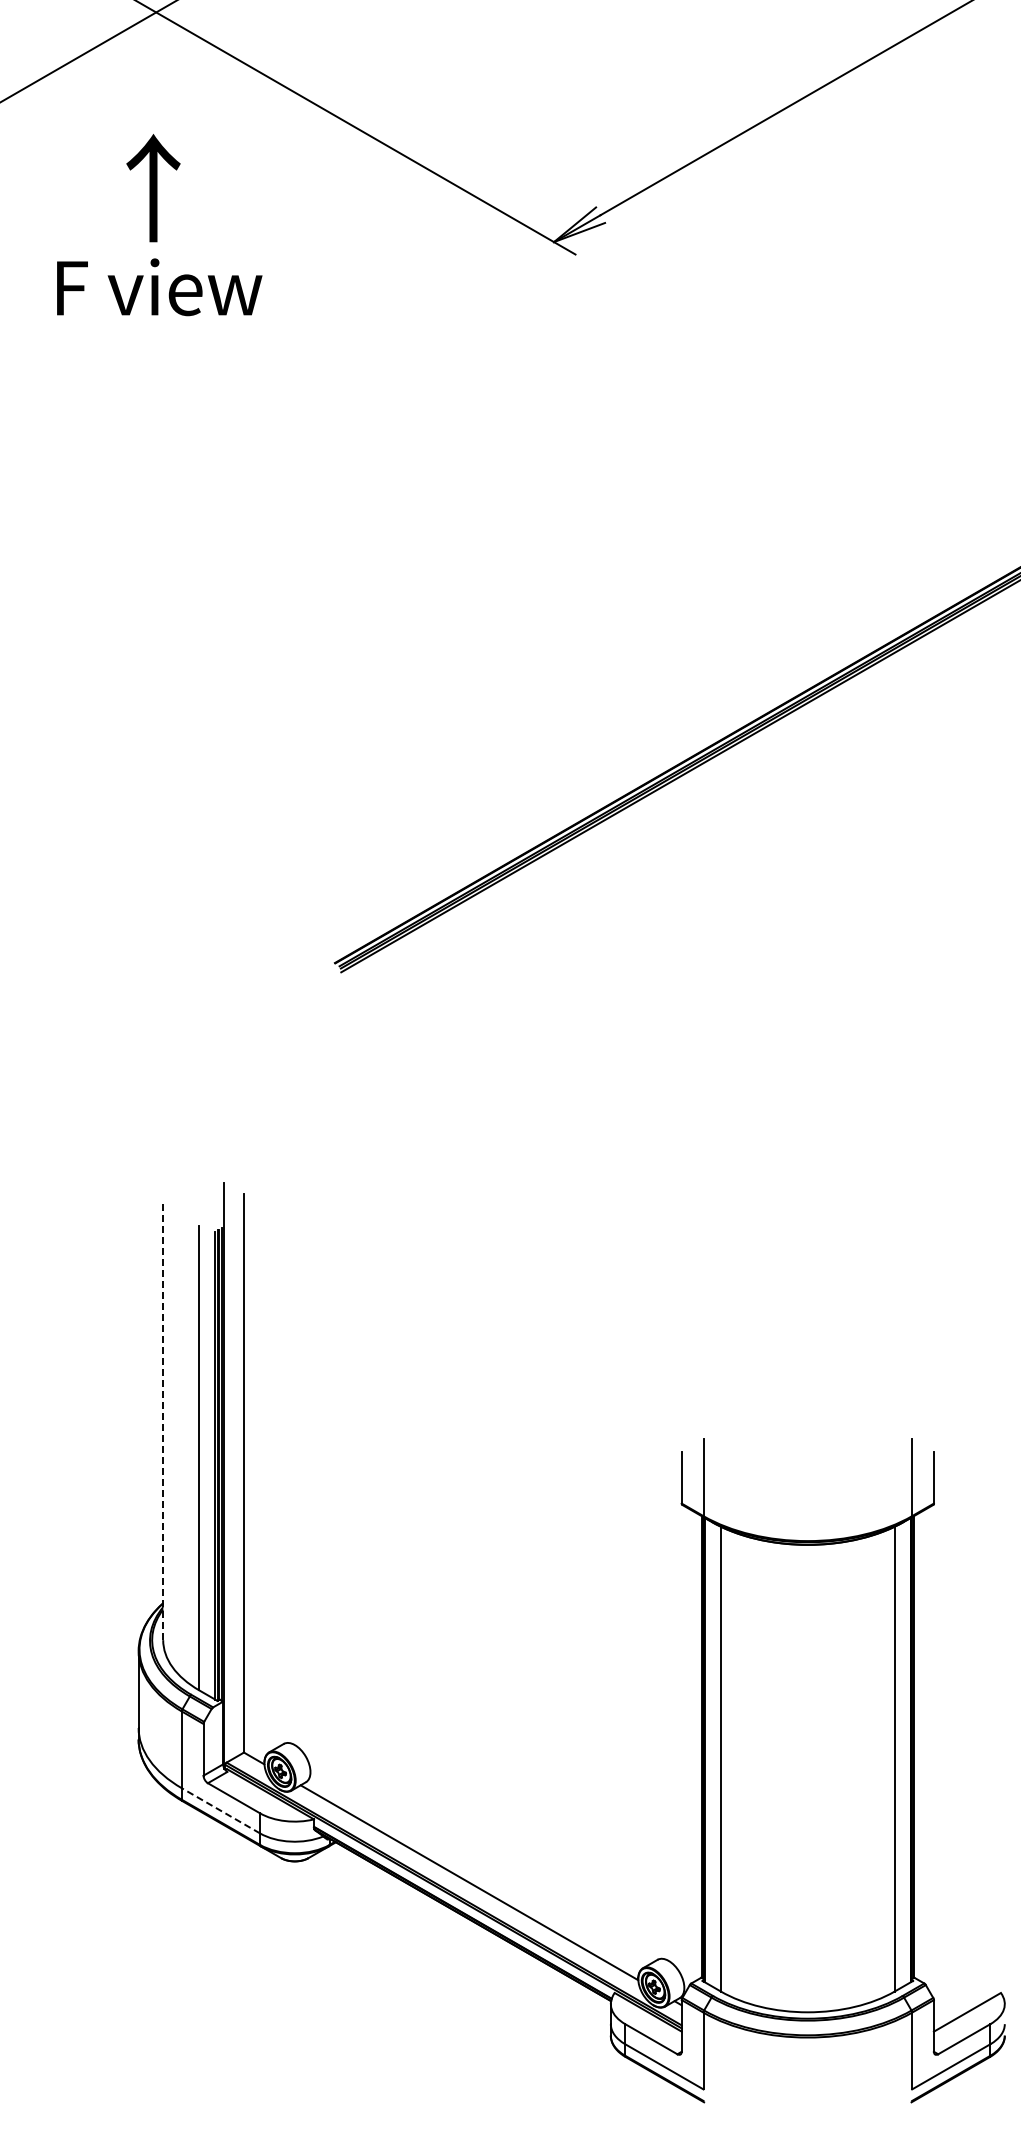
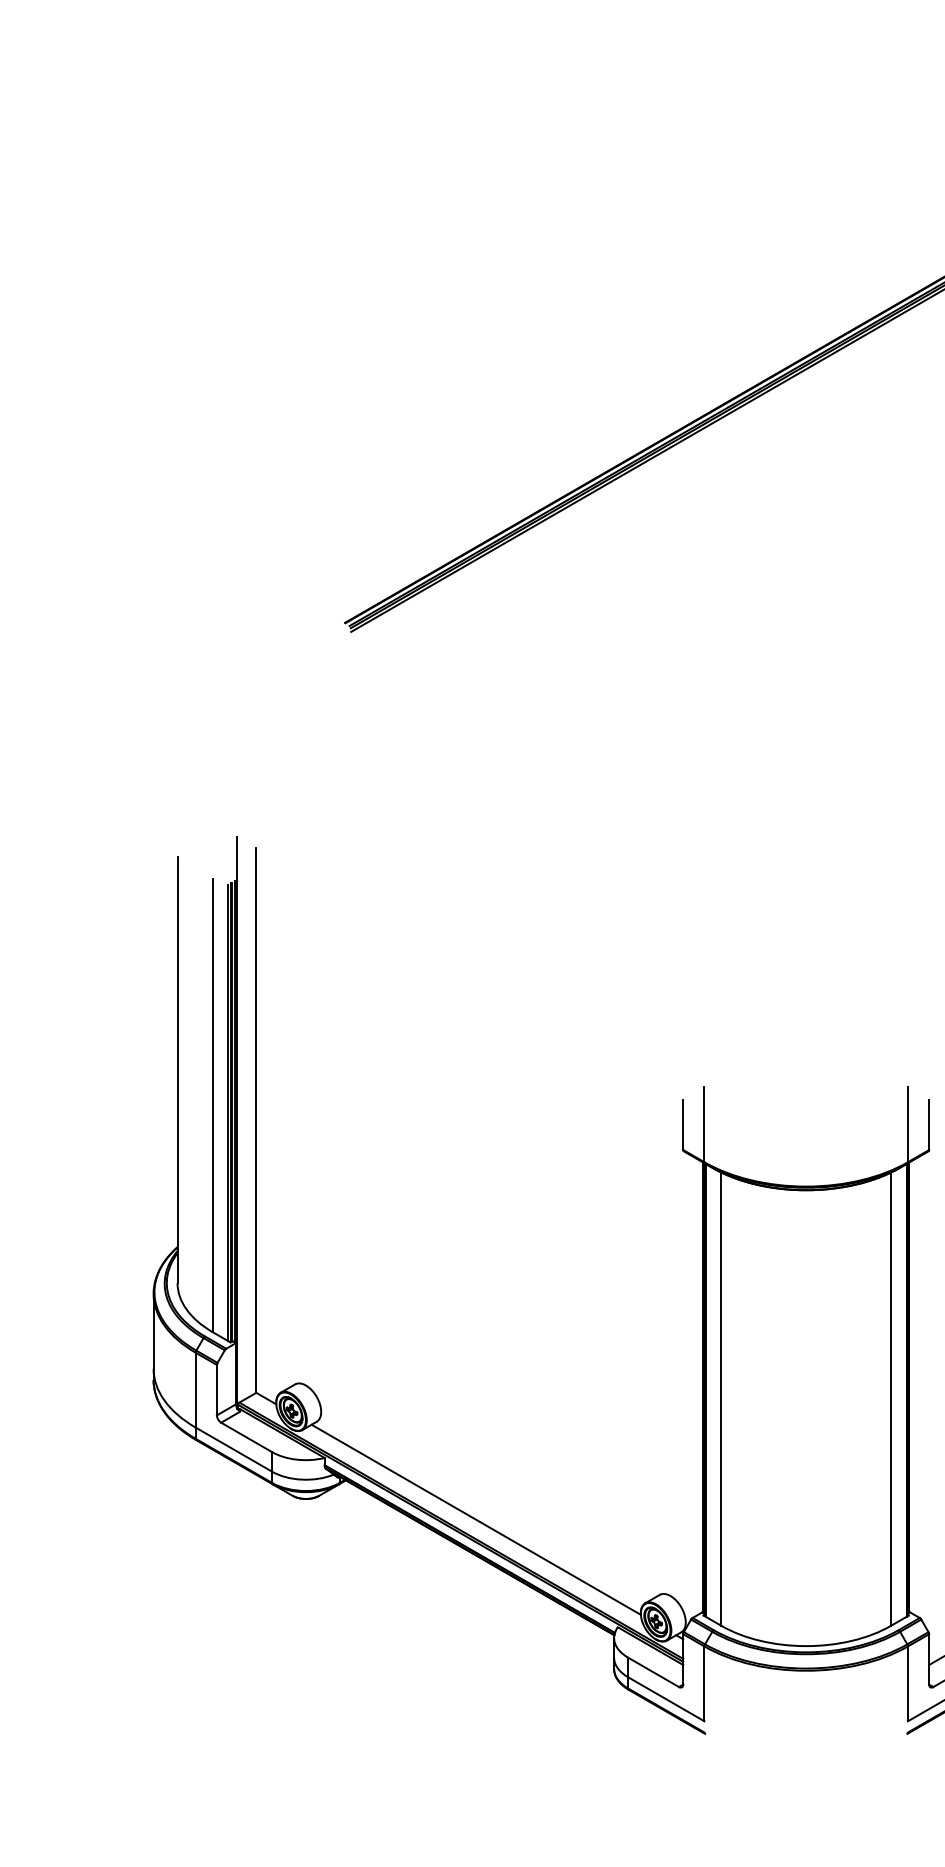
line: (163, 1421) -> (177, 1069), dashed -> solid
line: (220, 1810) -> (233, 1449), dashed -> solid

